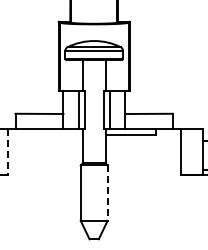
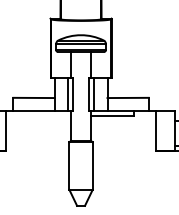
line: (7, 152) -> (6, 131), dashed -> solid
line: (107, 193) -> (92, 166), dashed -> solid

